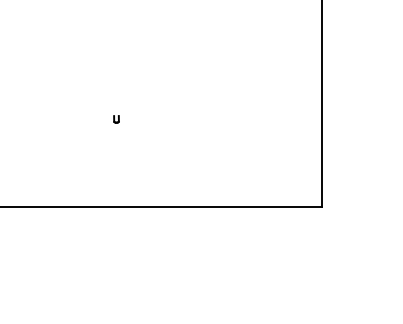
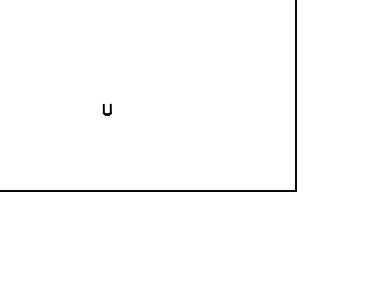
part: (116, 119) -> (107, 109), size x1.6

